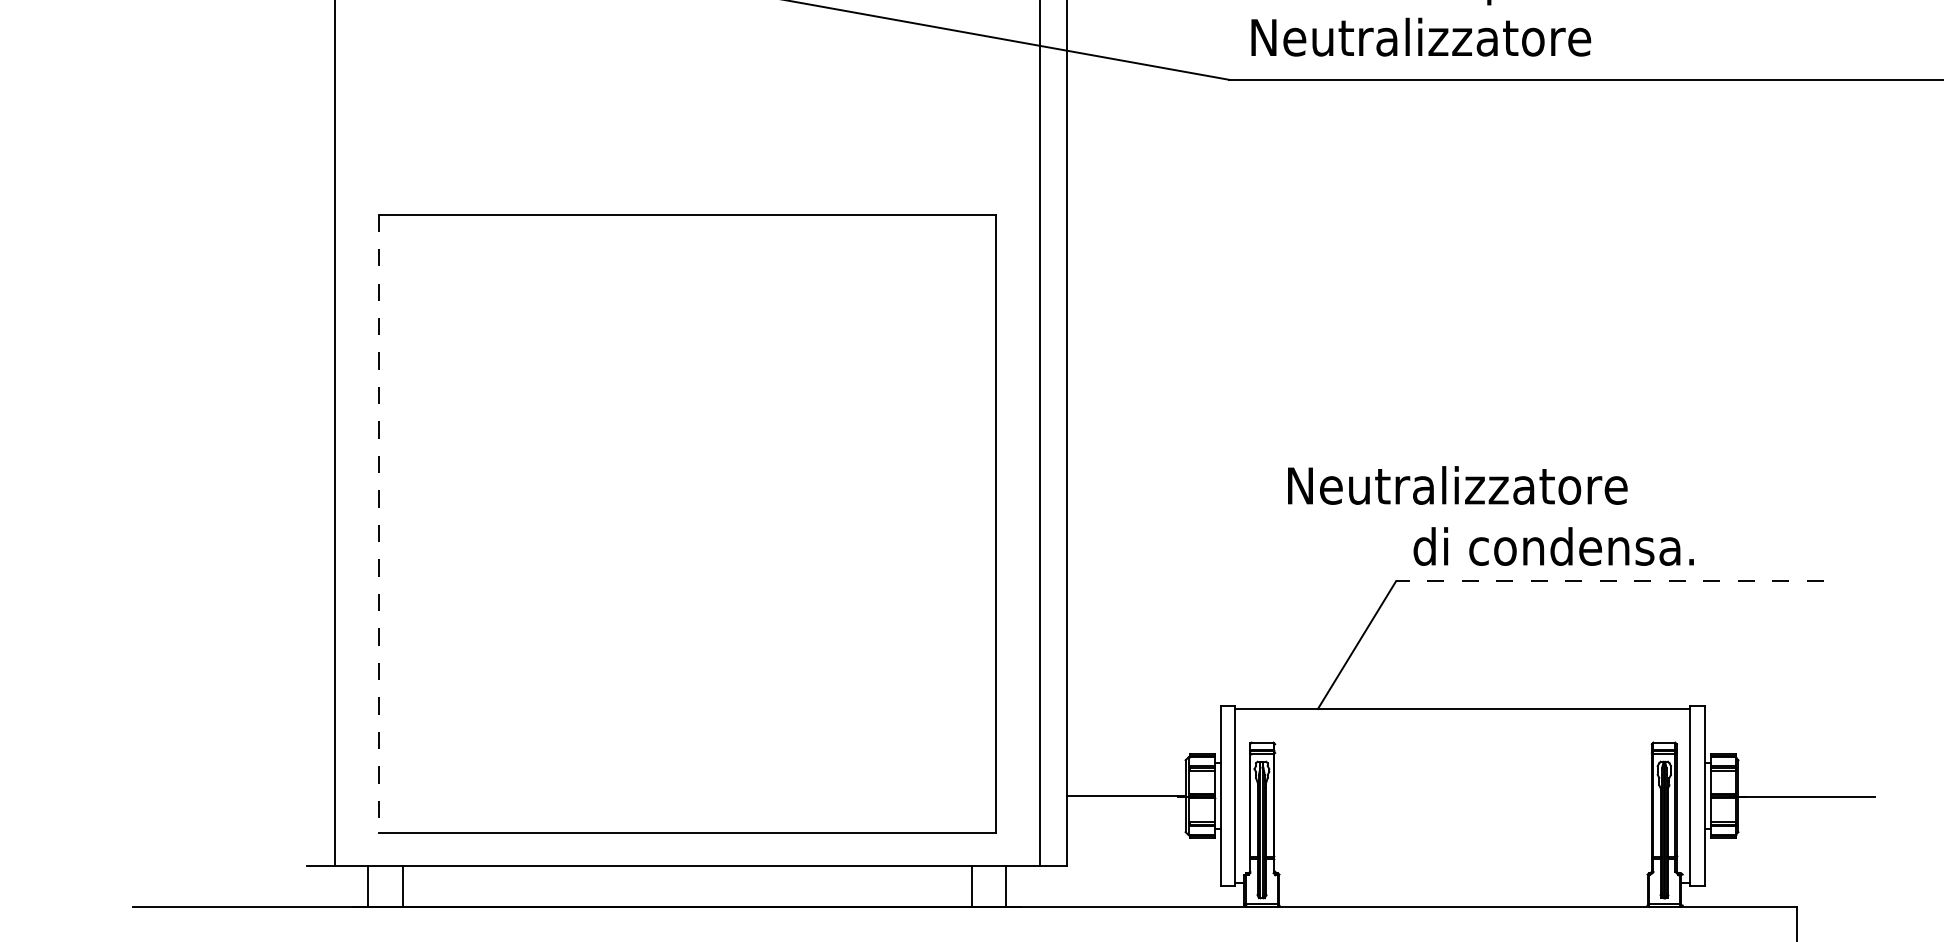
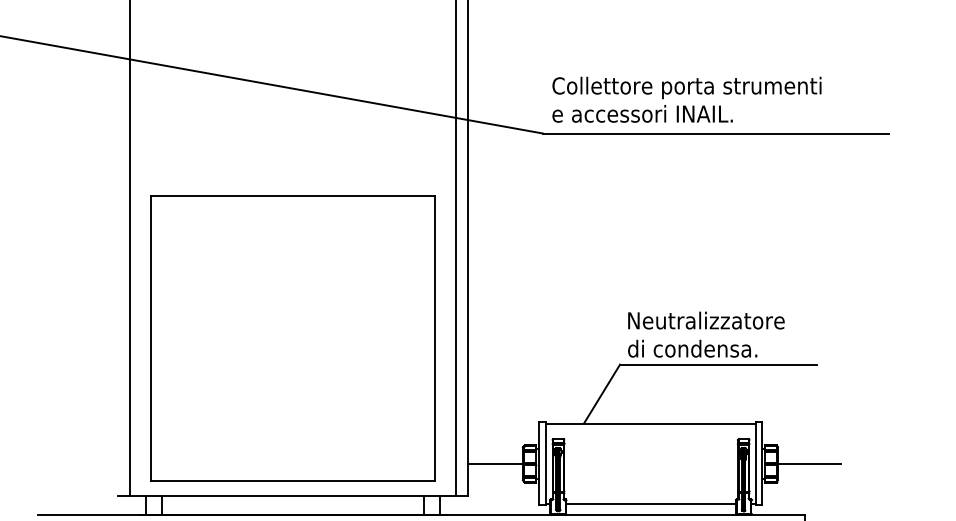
text: (1444, 36) -> (642, 113), Neutralizzatore -> e accessori INAIL.
text: (1457, 485) -> (706, 320), moved
line: (377, 524) -> (150, 338), dashed -> solid
line: (1609, 580) -> (718, 364), dashed -> solid
line: (1462, 884) -> (650, 504), added

